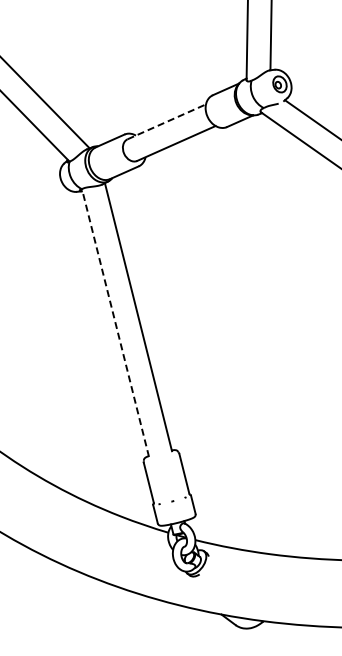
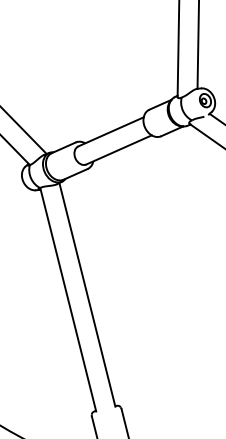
line: (166, 121) -> (110, 131), dashed -> solid
line: (115, 322) -> (68, 299), dashed -> solid

